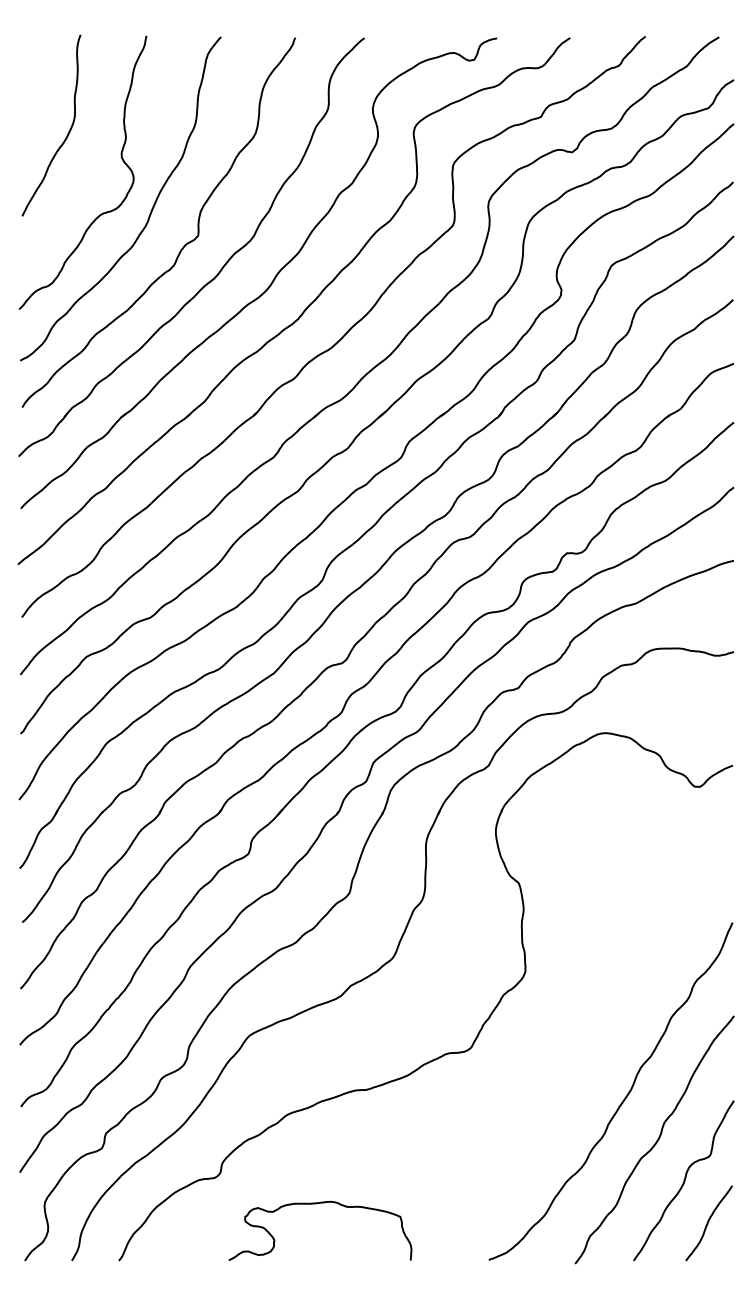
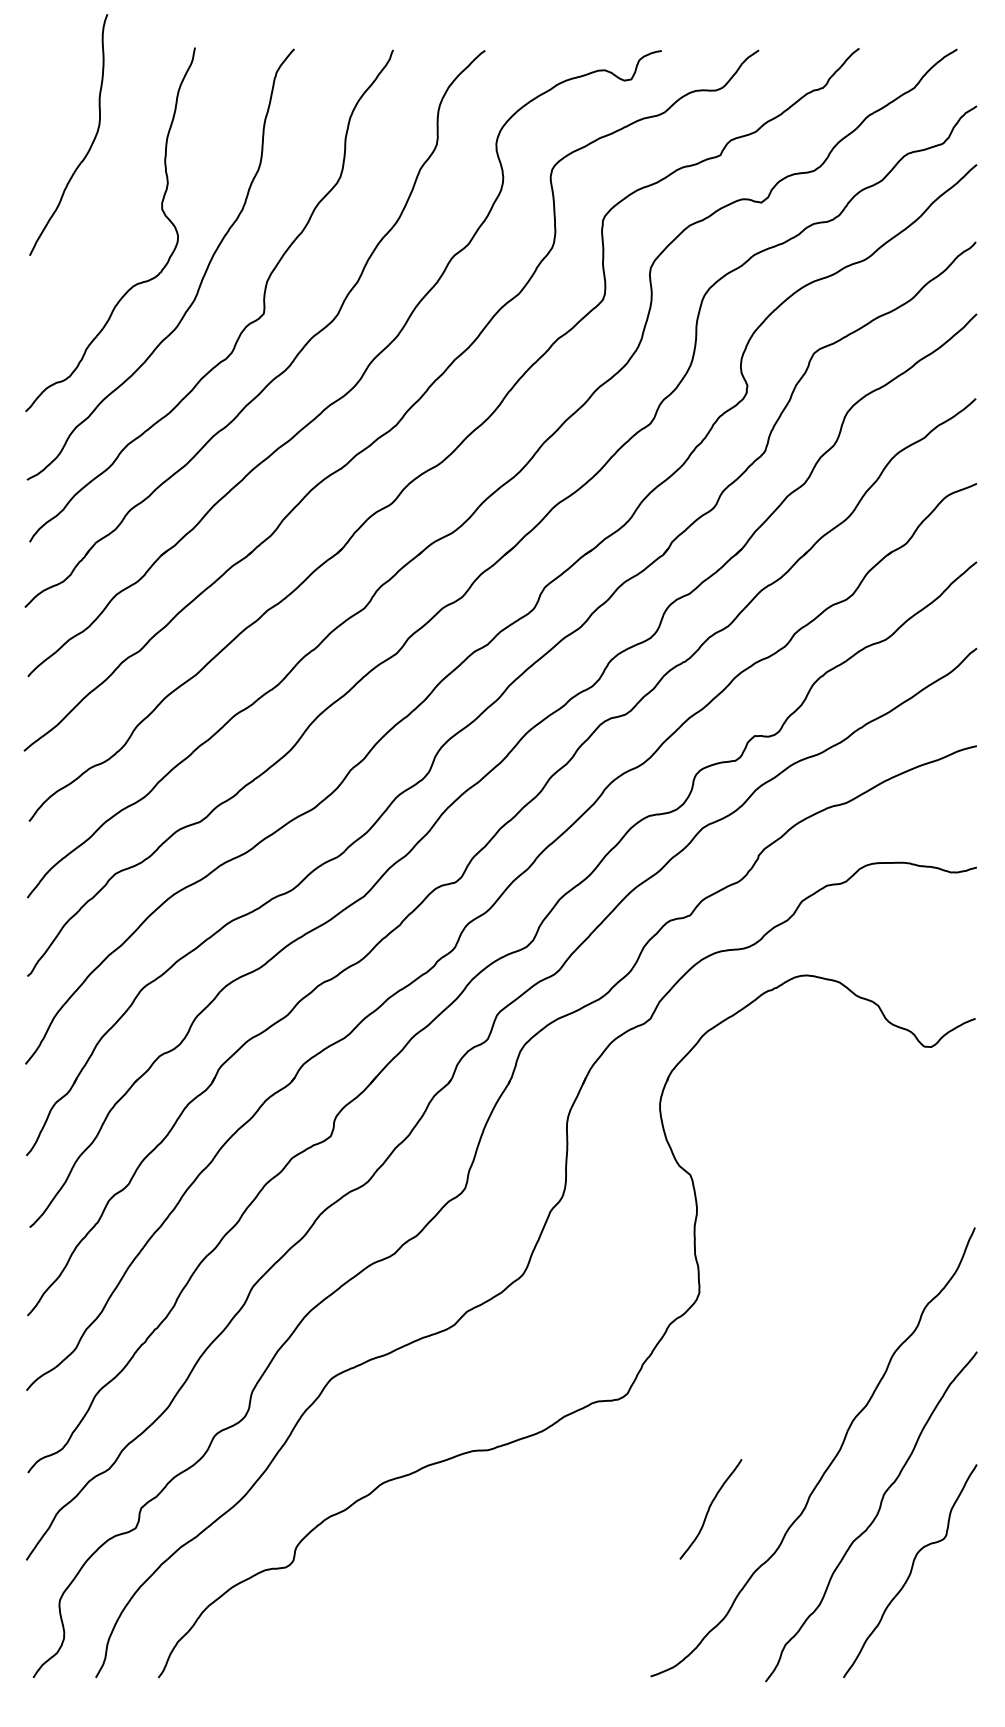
curve: (67, 133) -> (89, 145), moved
curve: (317, 1204) -> (422, 1602), removed
curve: (708, 1223) -> (710, 1509), moved

